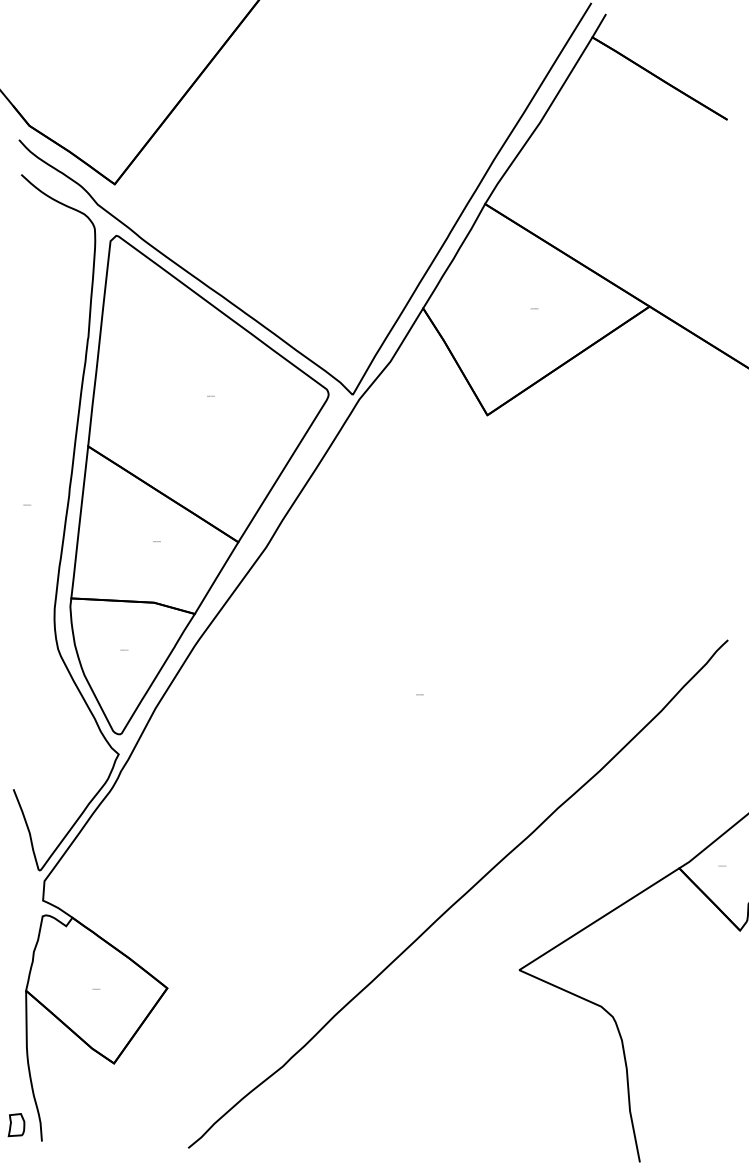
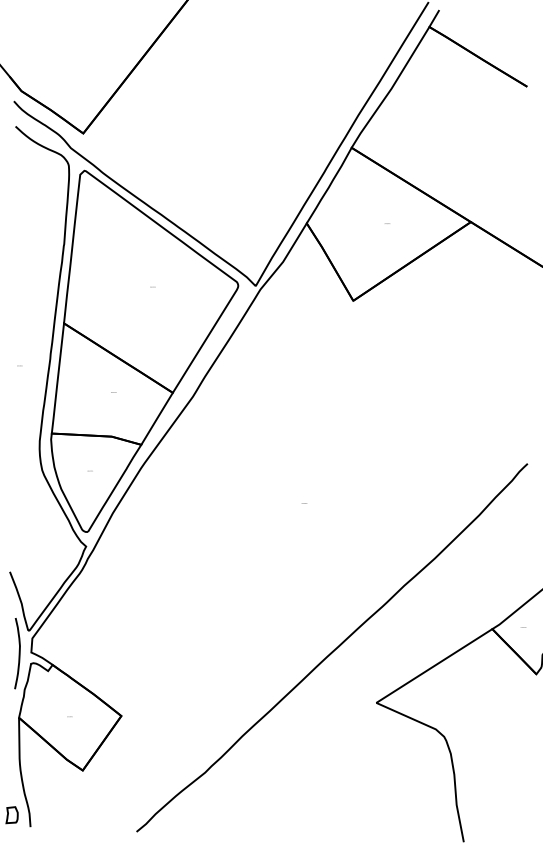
curve: (26, 902) -> (19, 653), added

